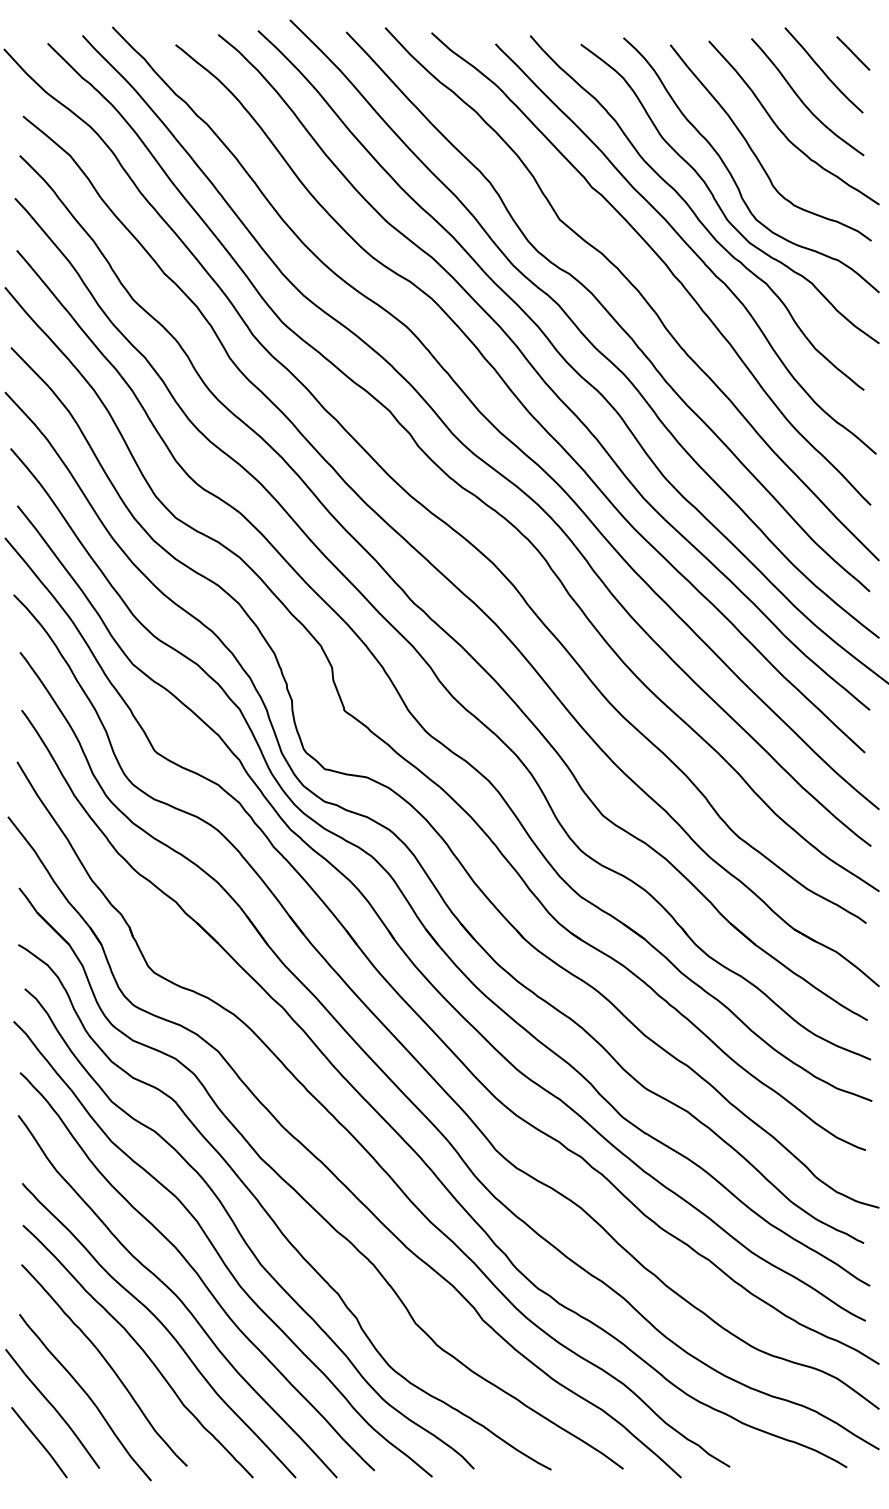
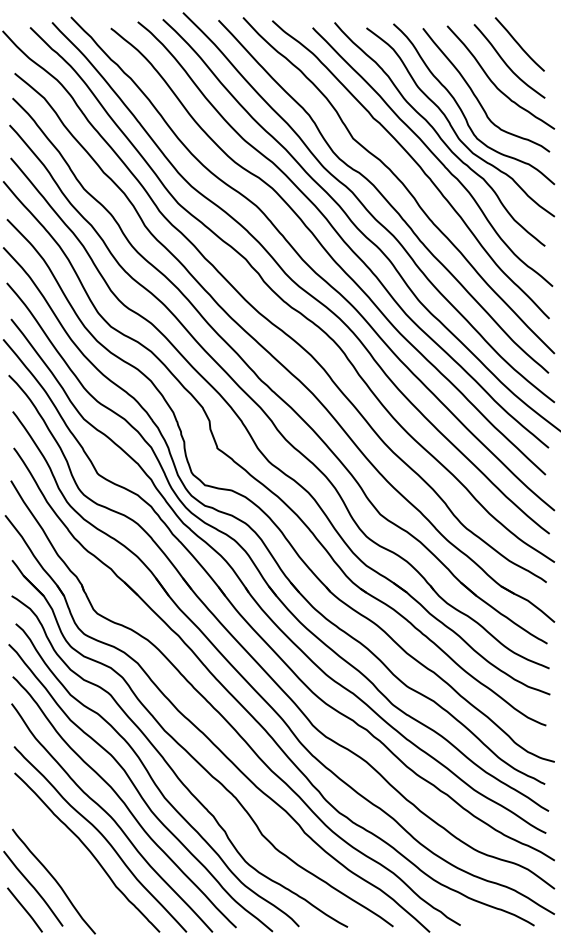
line: (853, 53) -> (538, 33), removed
curve: (105, 1362) -> (66, 859), removed

